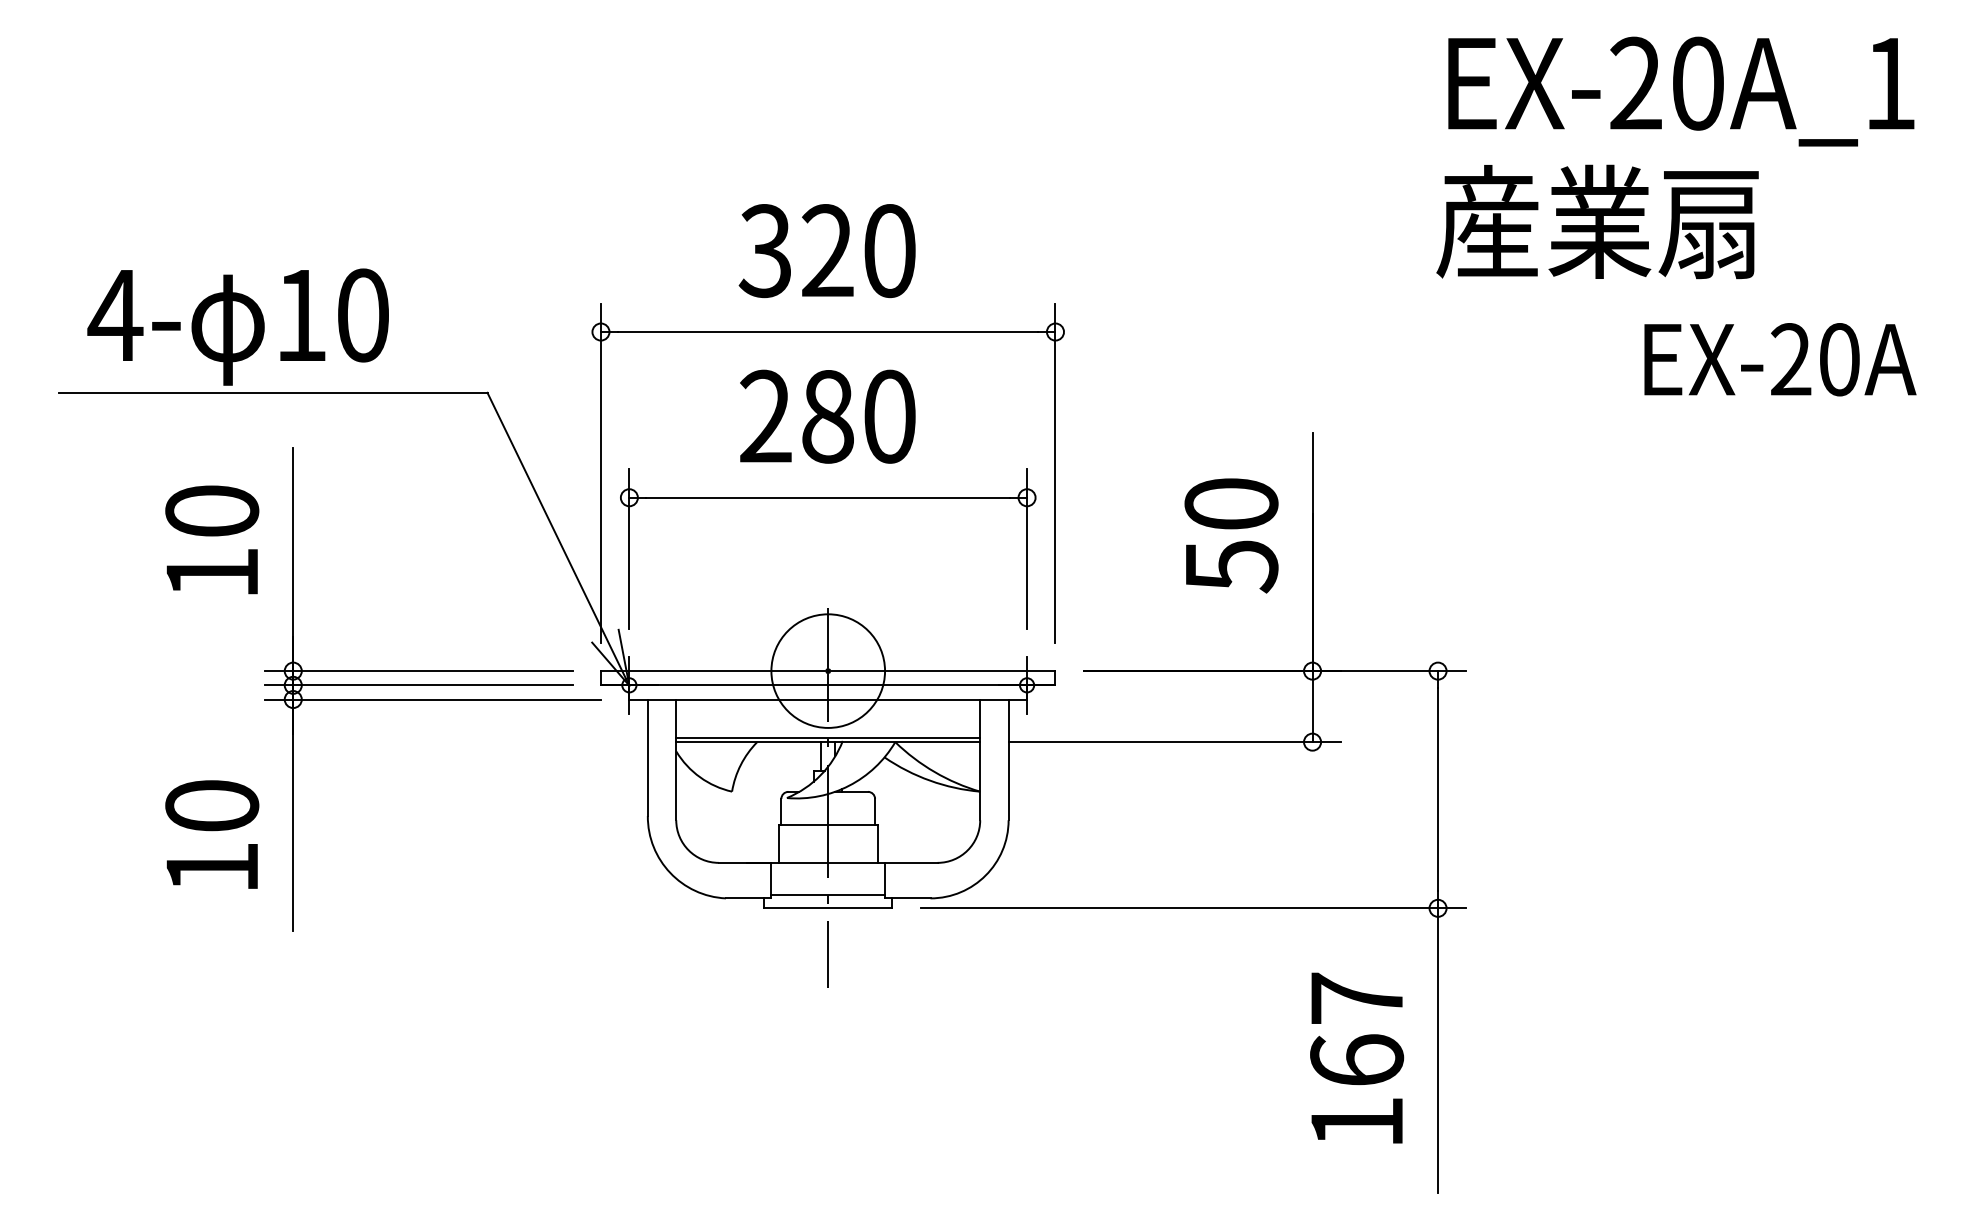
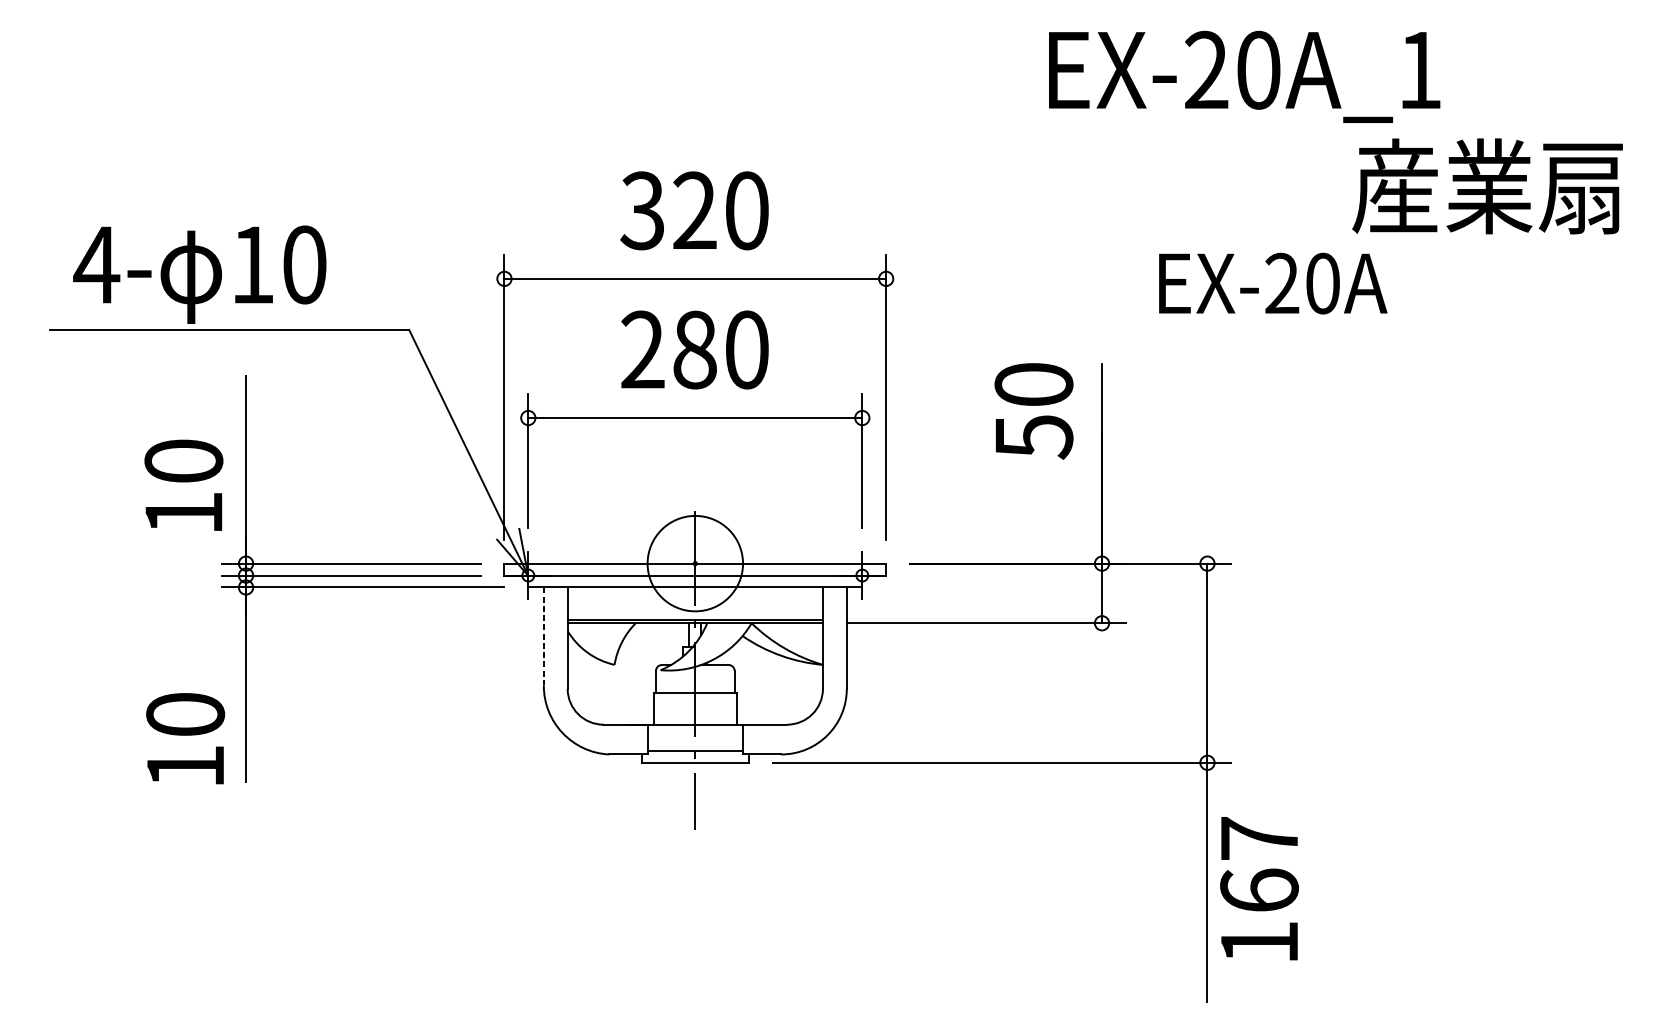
text: (1681, 91) -> (1244, 76), moved
text: (1597, 221) -> (1487, 186), moved
text: (1780, 359) -> (1273, 283), moved
text: (1231, 535) -> (1033, 411), moved
text: (212, 539) -> (184, 485), moved
line: (647, 758) -> (543, 637), solid -> dashed
text: (212, 834) -> (185, 738), moved
text: (1357, 1057) -> (1259, 888), moved

